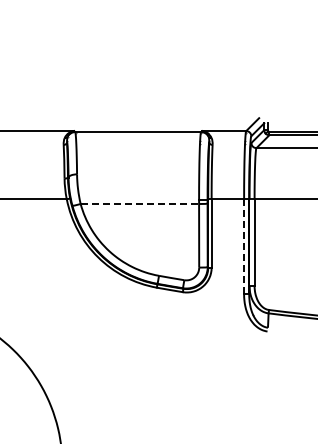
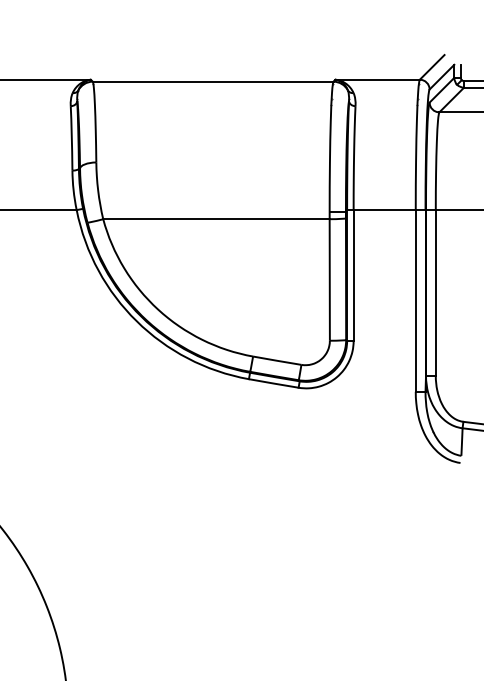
line: (140, 204) -> (217, 220), dashed -> solid
line: (244, 246) -> (416, 300), dashed -> solid

